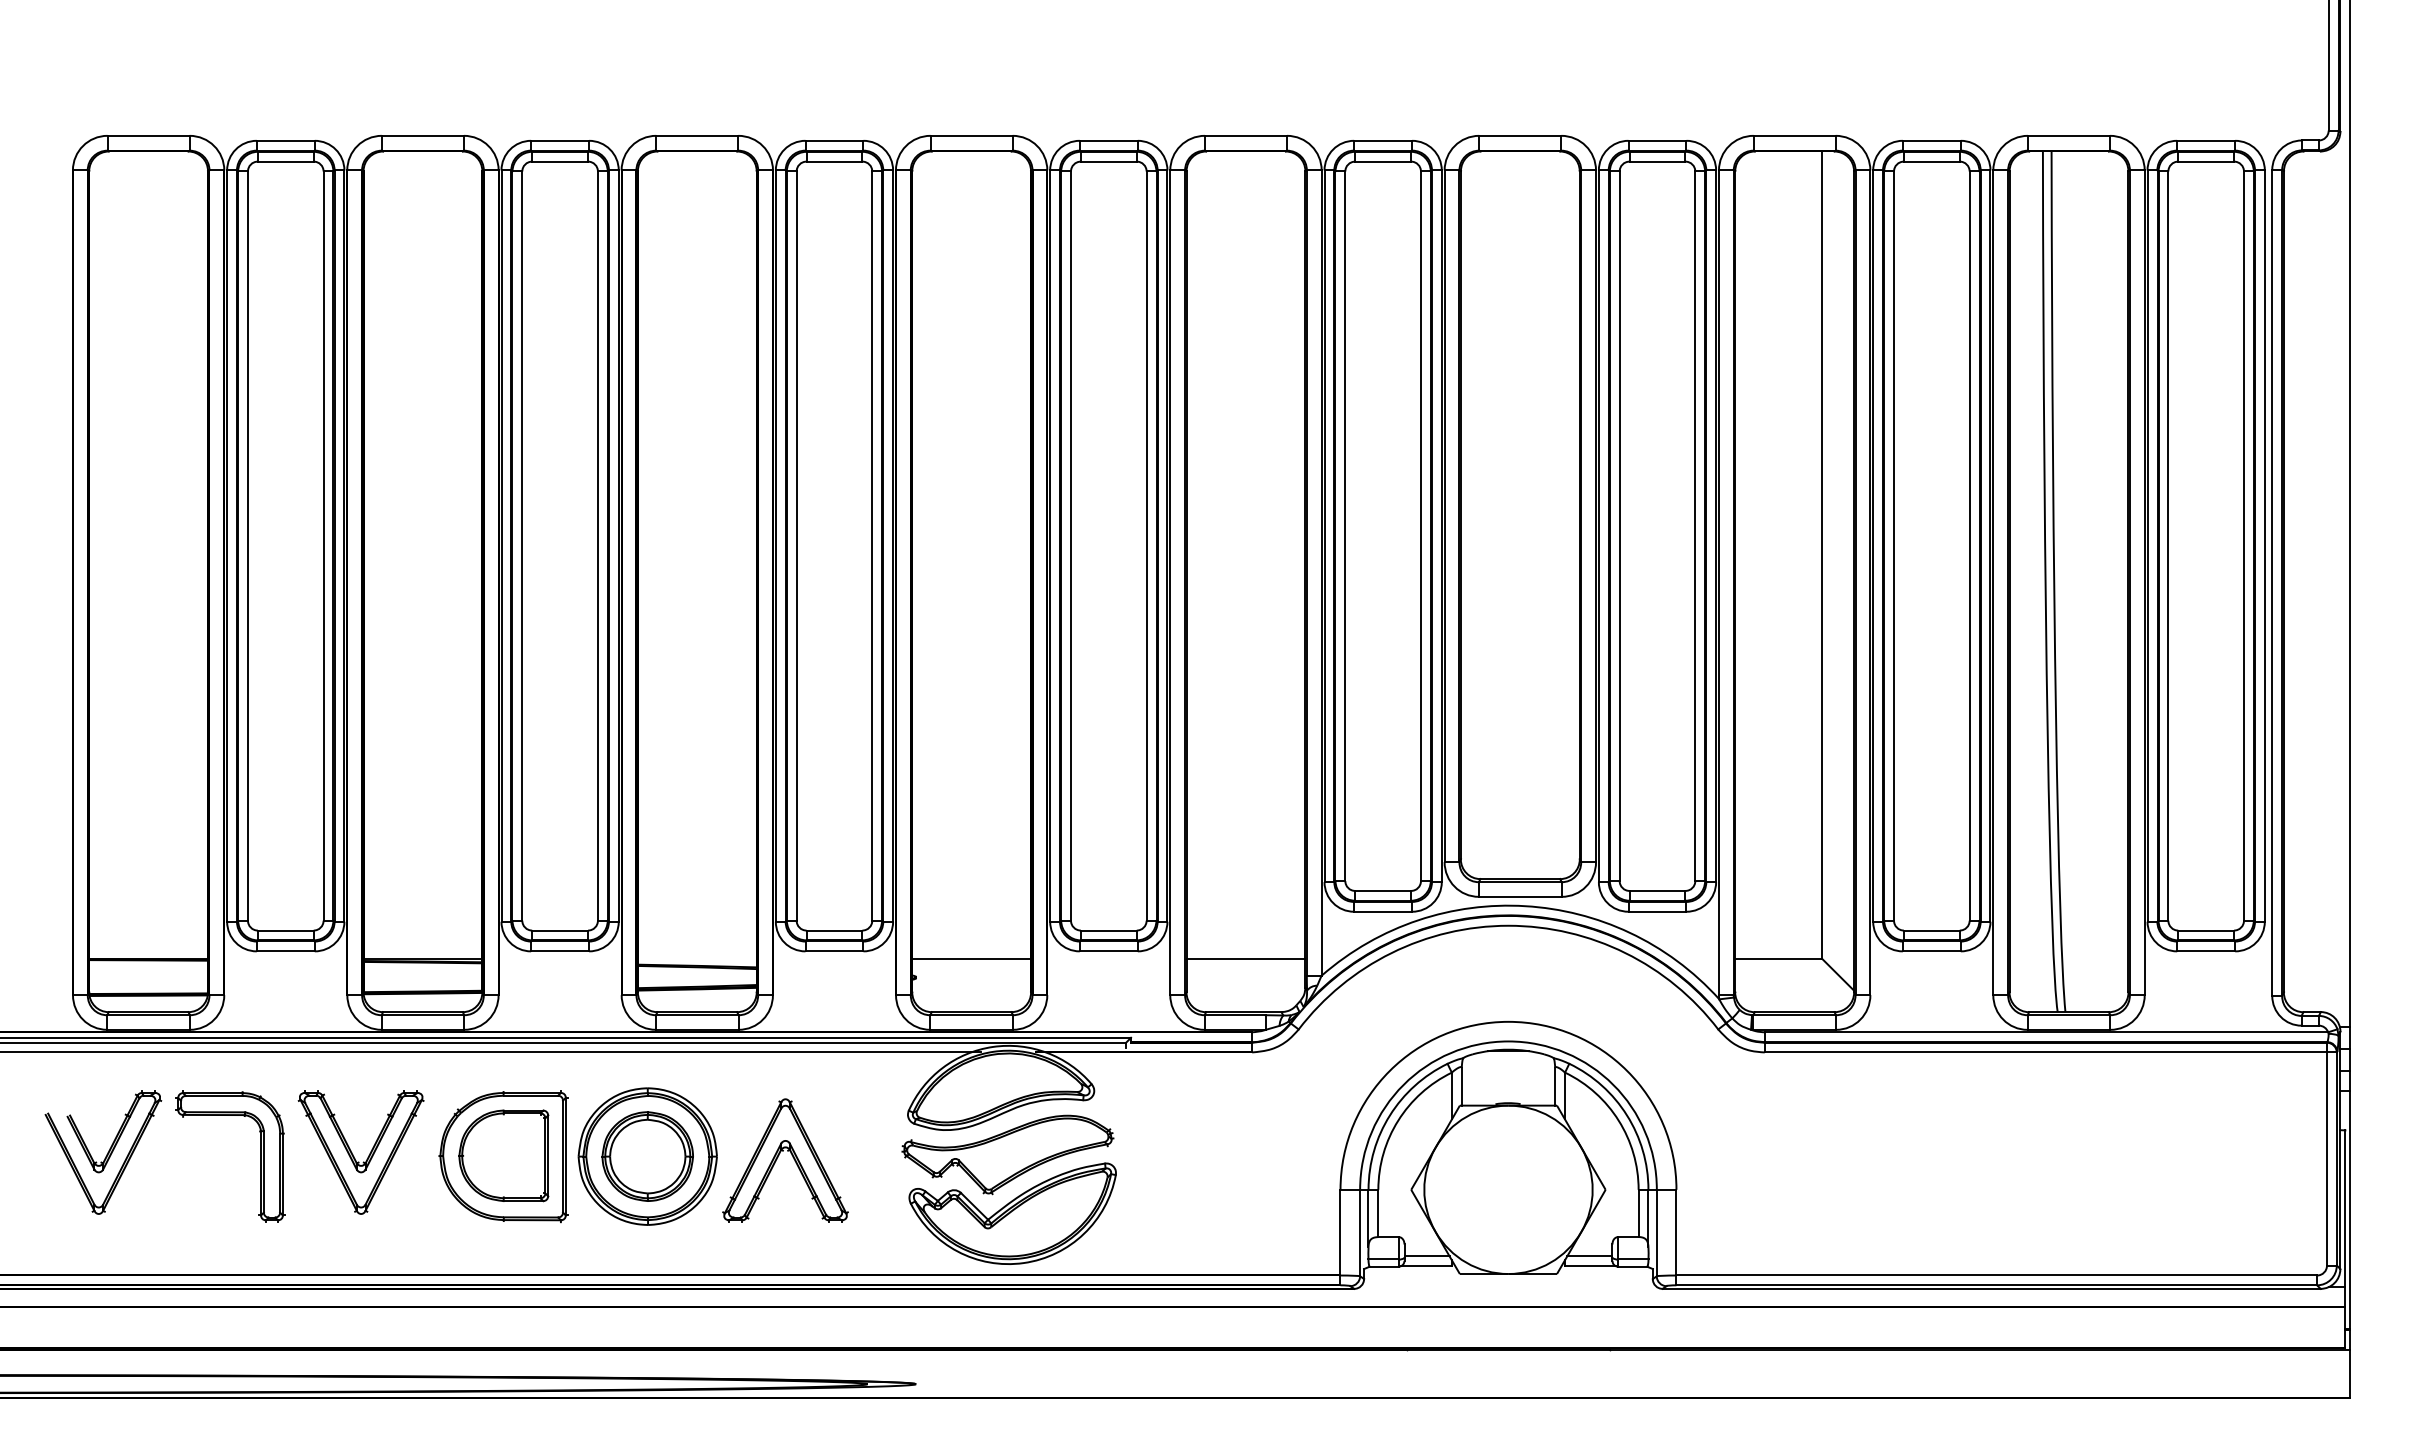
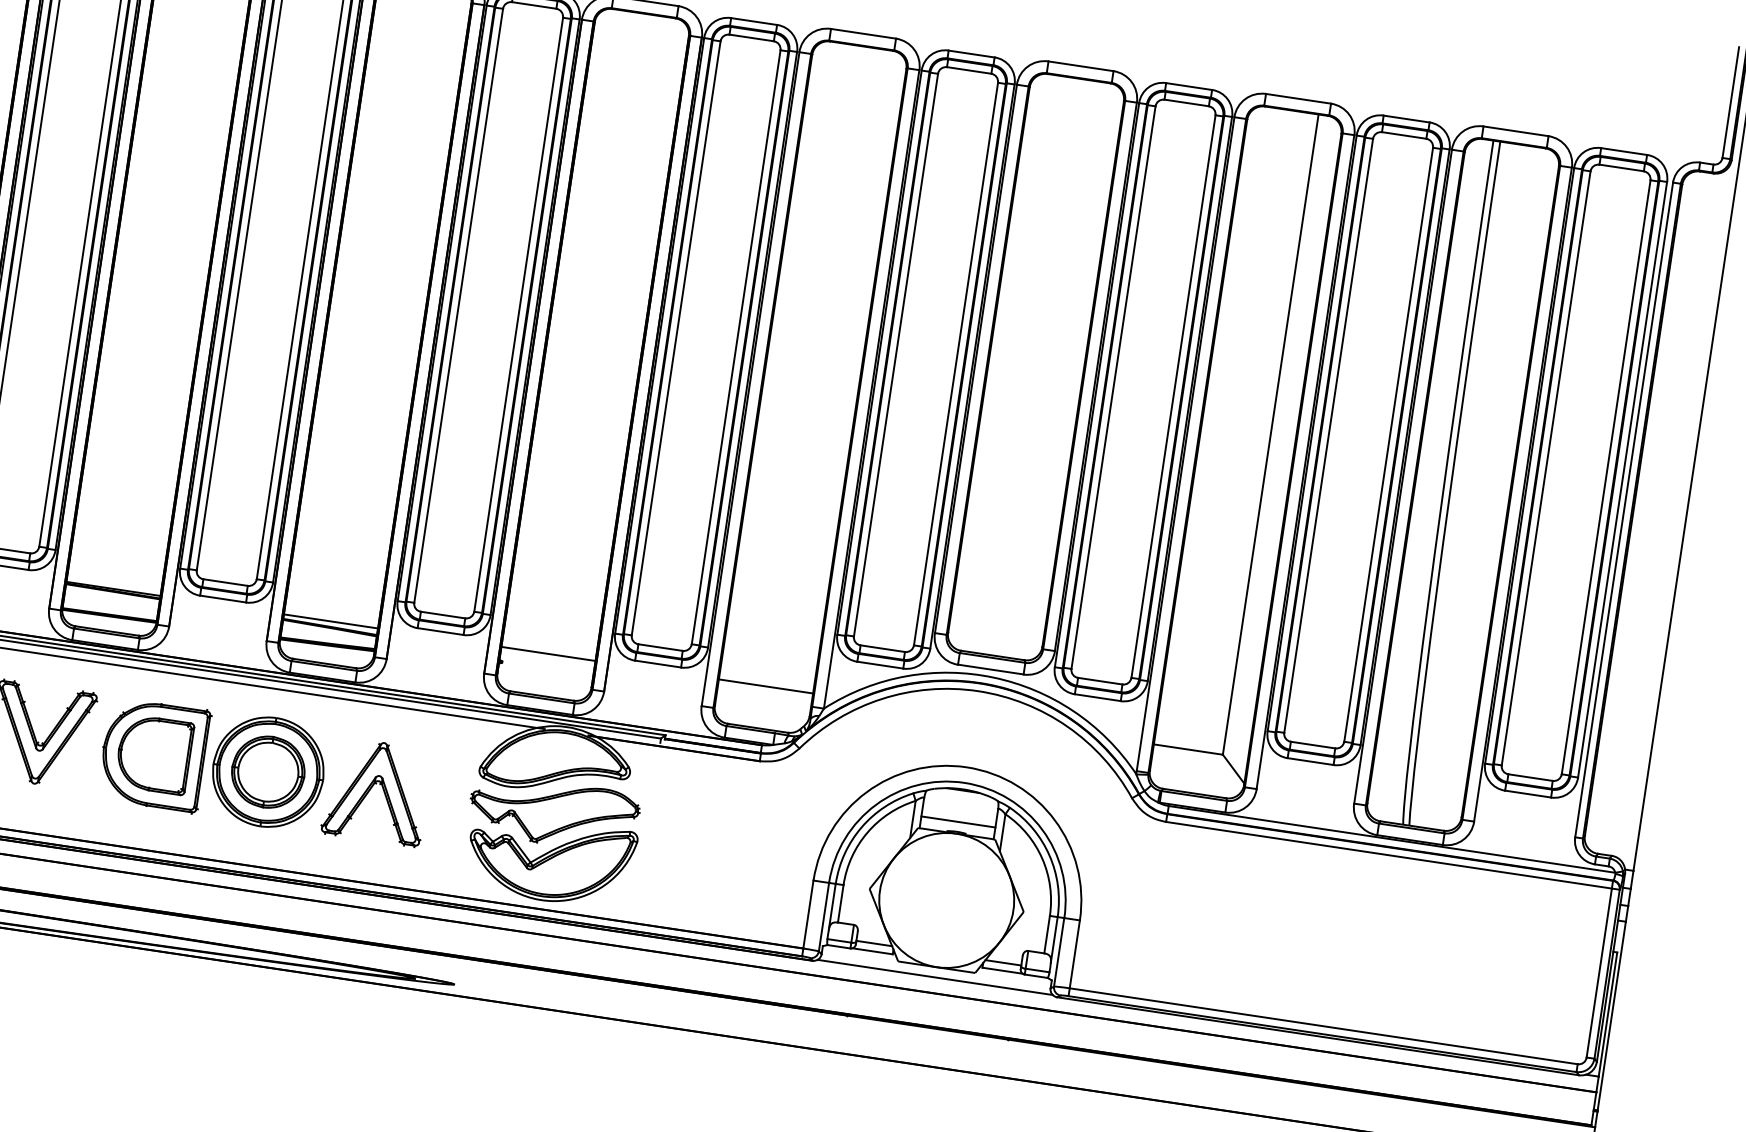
line: (696, 959) -> (330, 621), added
line: (1508, 1090) -> (958, 821), added
line: (1508, 1286) -> (935, 977), added

